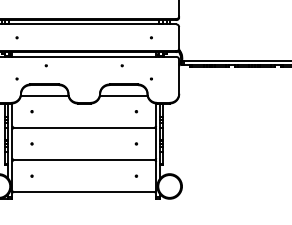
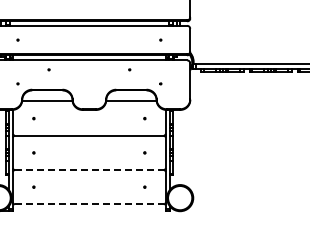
line: (84, 160) -> (89, 170), solid -> dashed
line: (84, 192) -> (89, 204), solid -> dashed

